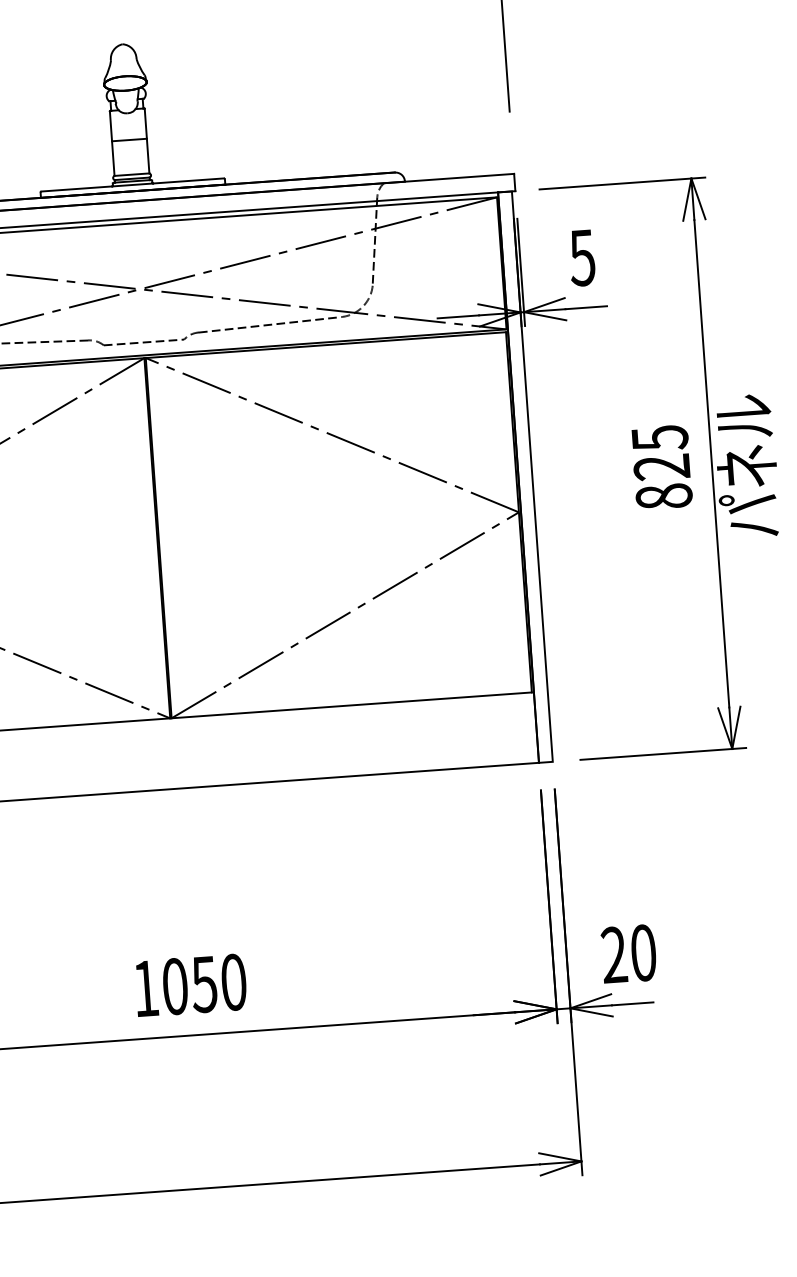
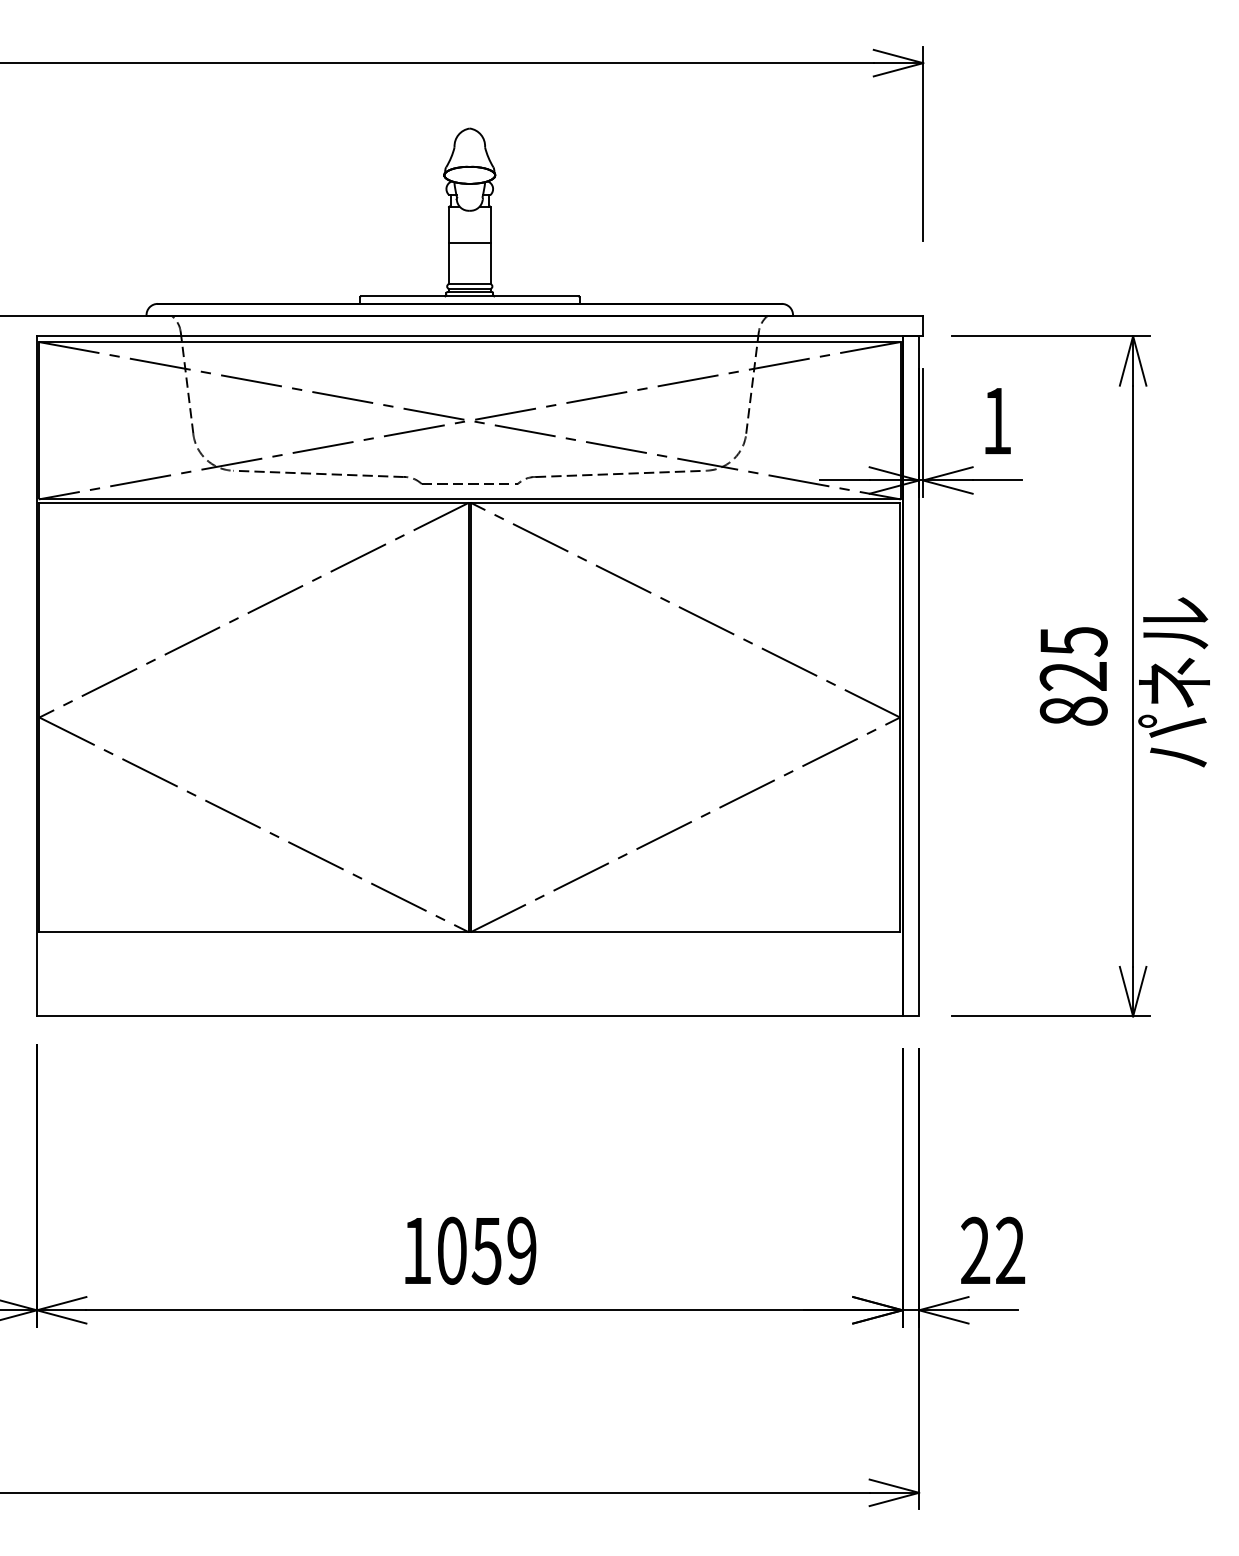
text: (581, 258) -> (996, 421), 5 -> 1
text: (643, 952) -> (1010, 1250), 20 -> 22
text: (233, 982) -> (521, 1250), 1050 -> 1059

